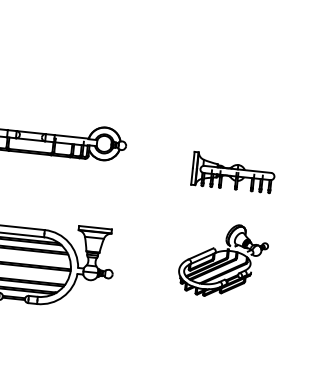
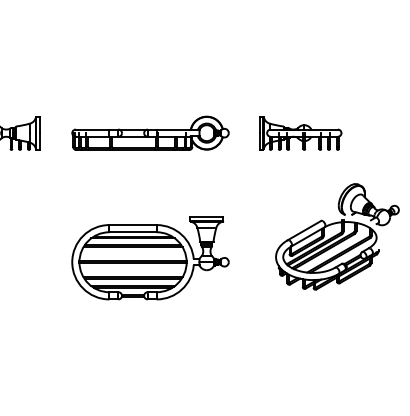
part: (233, 172) -> (300, 133), moved
part: (223, 260) -> (337, 236), size x1.43

